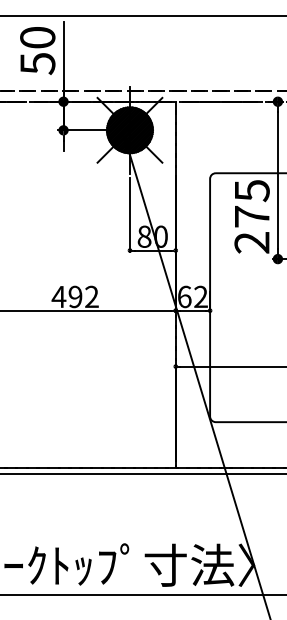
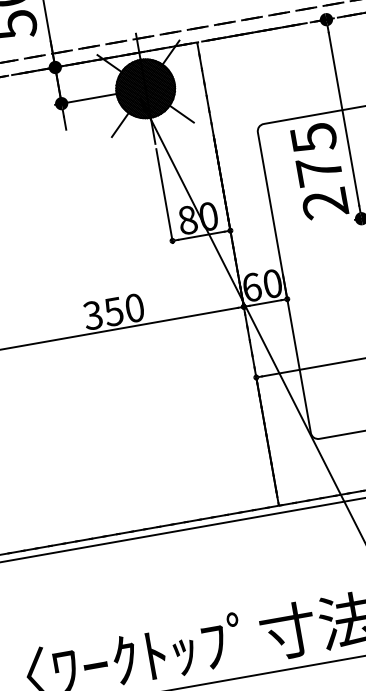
text: (74, 296) -> (112, 311), 492 -> 350
text: (200, 296) -> (271, 283), 62 -> 60

